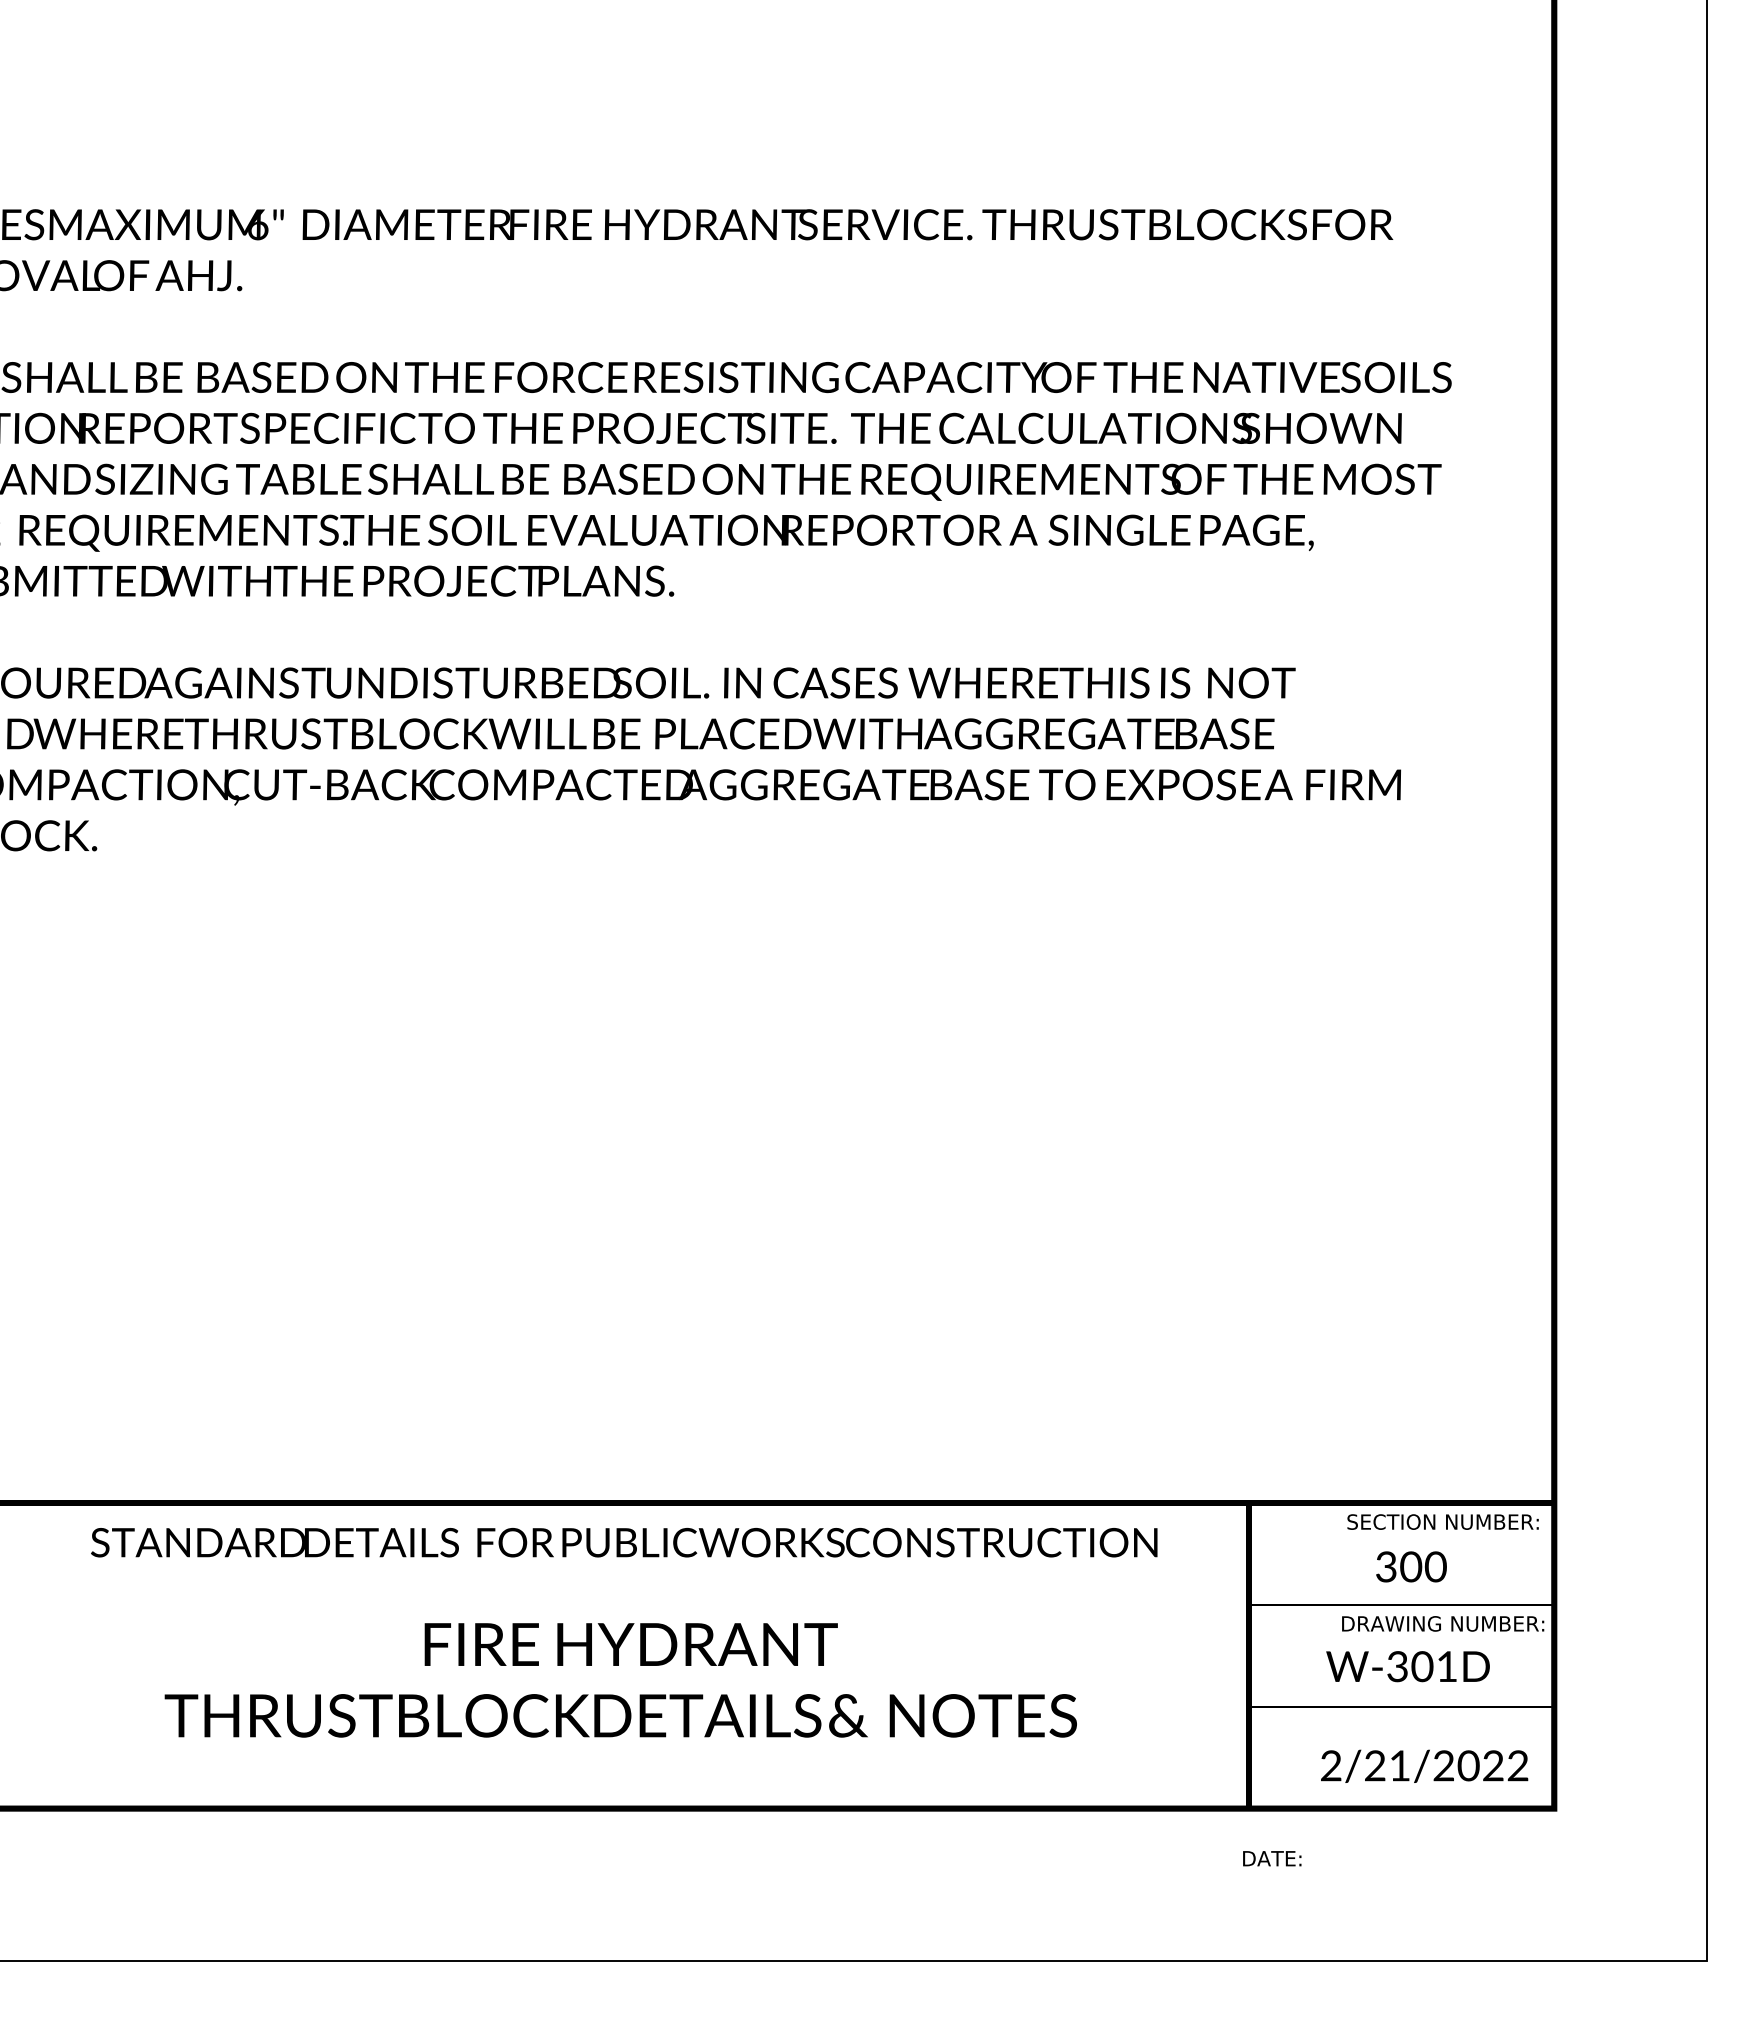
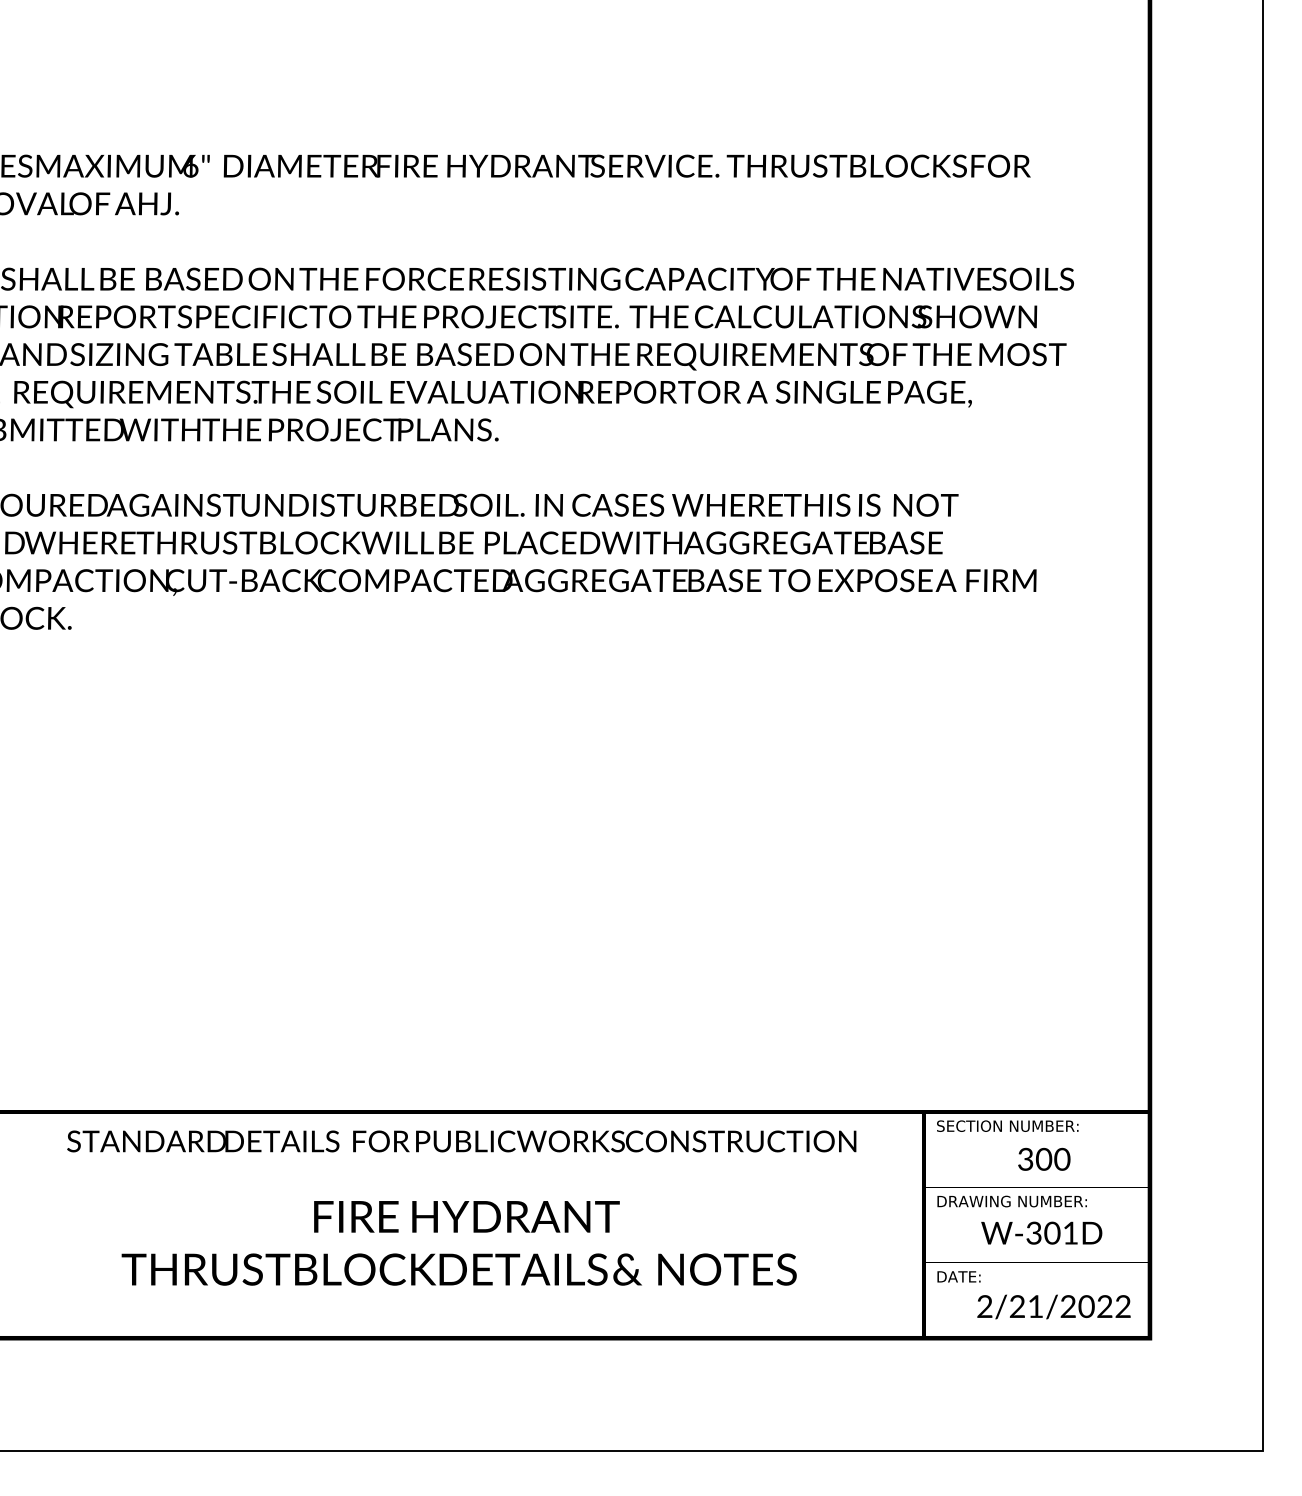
text: (1442, 1521) -> (1007, 1125), moved
text: (1443, 1623) -> (1012, 1201), moved
text: (1272, 1858) -> (959, 1276), moved

